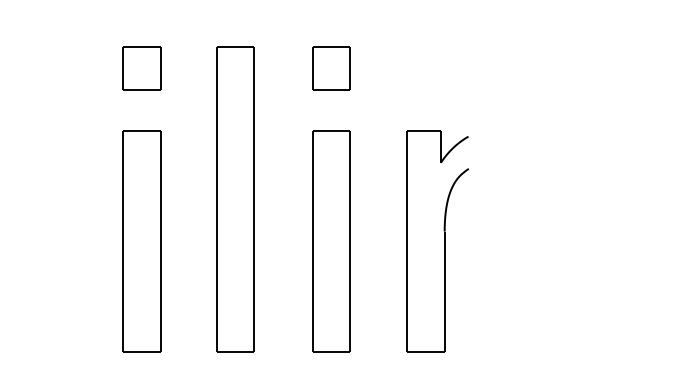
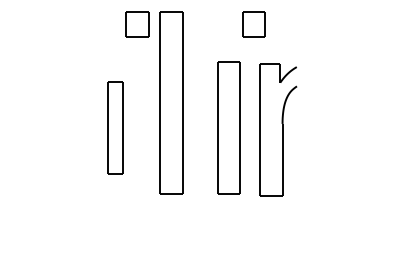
part: (142, 68) -> (137, 24), moved
part: (330, 68) -> (253, 24), moved
part: (142, 240) -> (115, 127), size x0.7
part: (437, 240) -> (278, 129), moved

